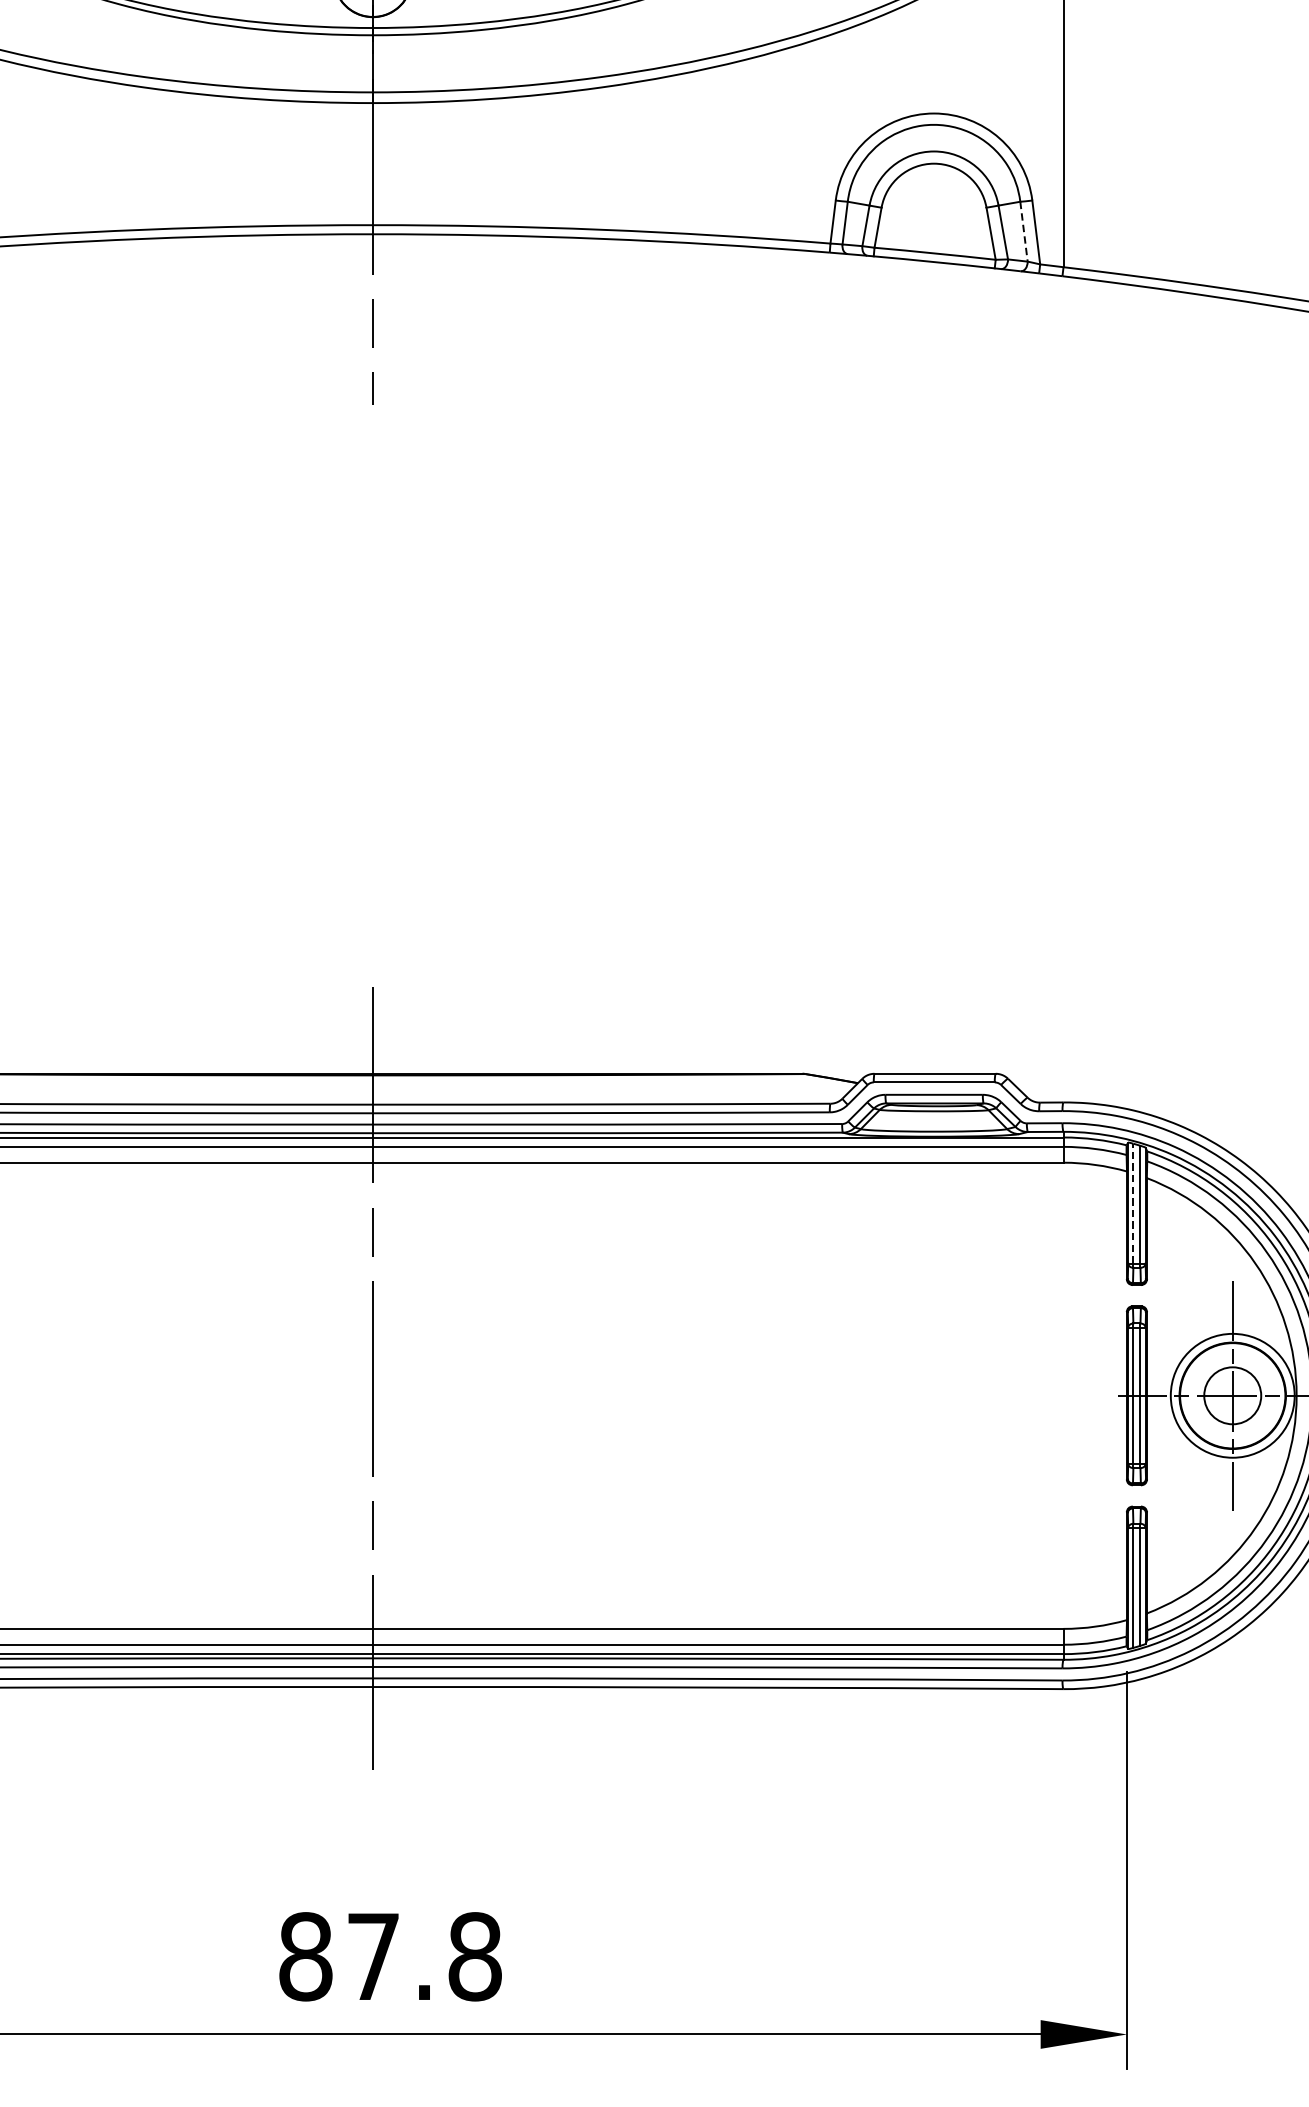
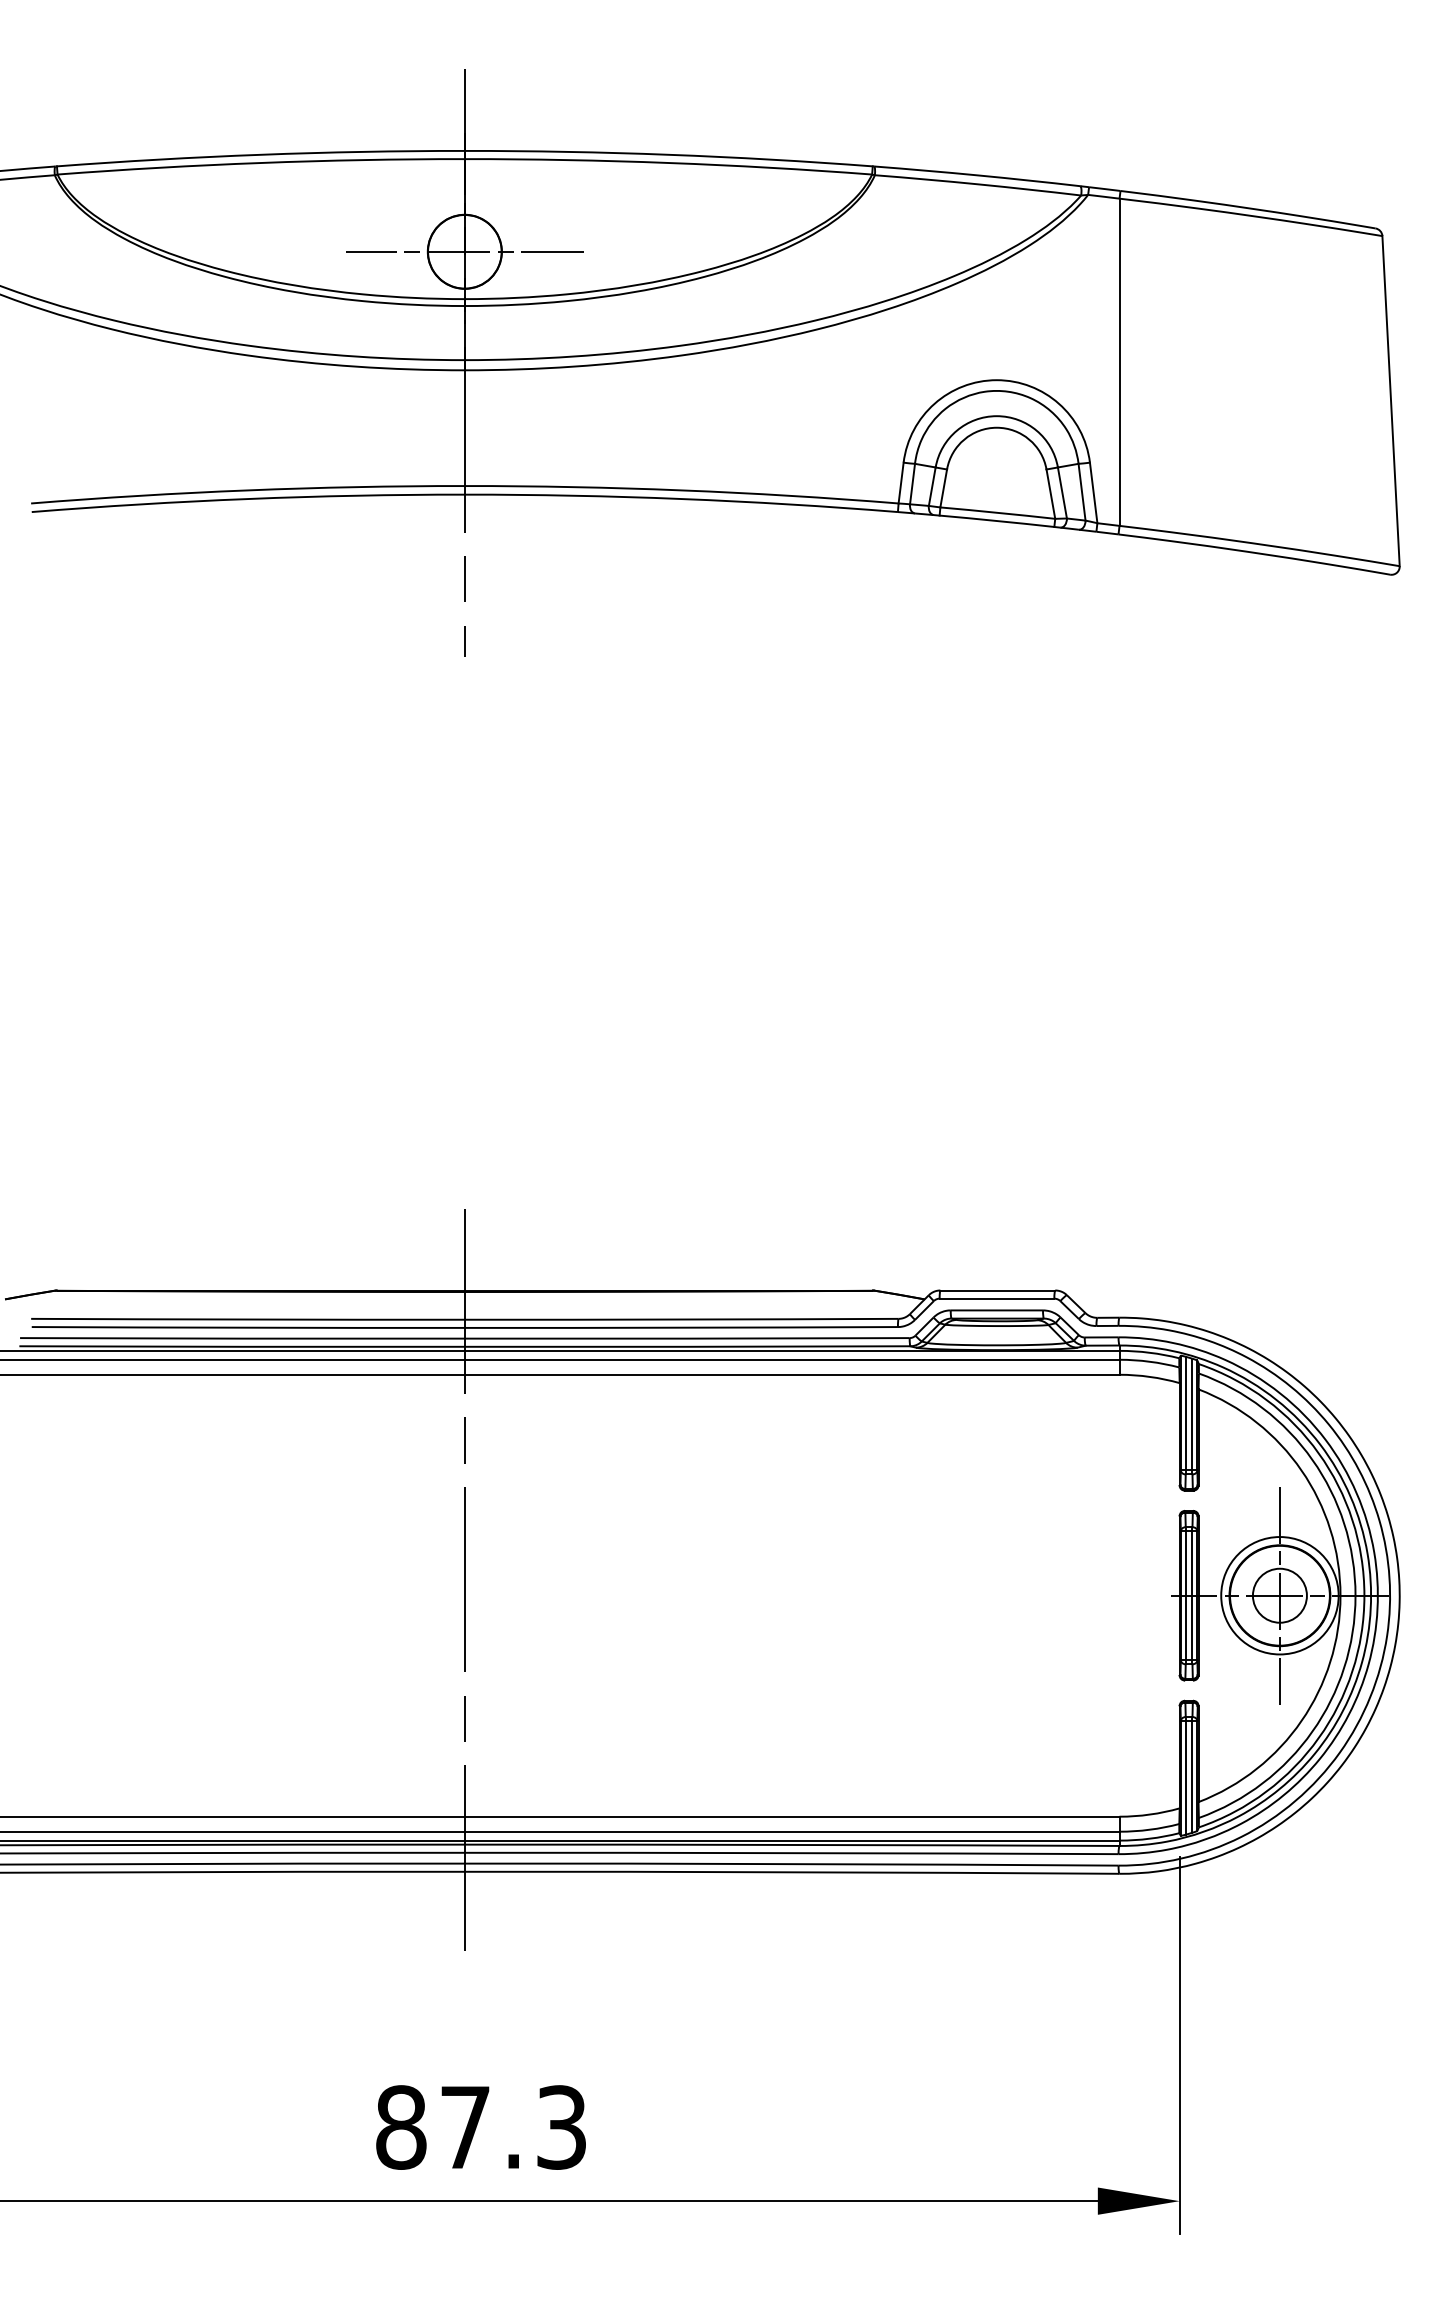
line: (1024, 231) -> (1082, 492), dashed -> solid
line: (1133, 1203) -> (1185, 1413), dashed -> solid
text: (474, 1956) -> (561, 2127), 87.8 -> 87.3

